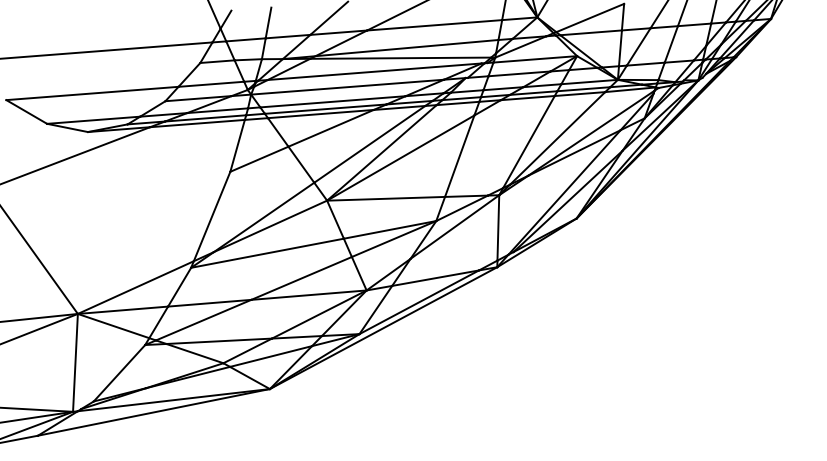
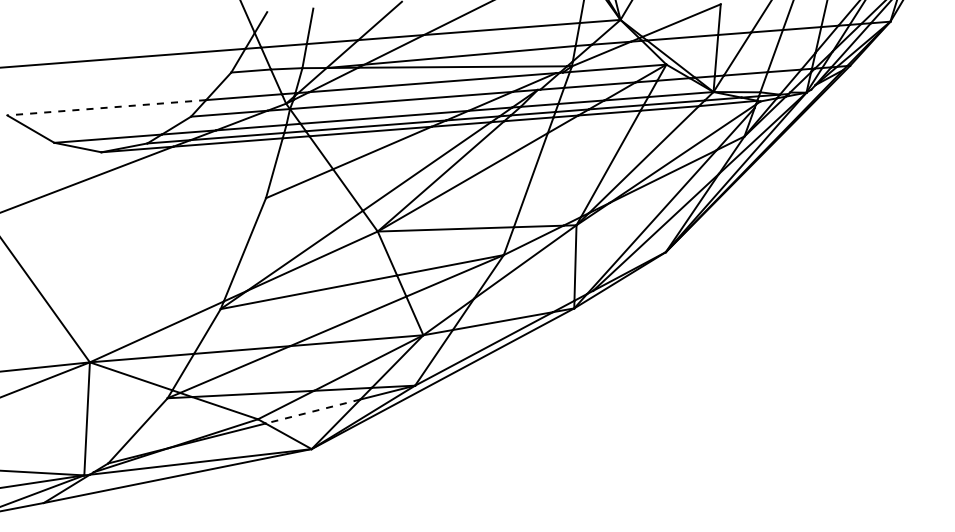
line: (92, 93) -> (106, 107), solid -> dashed
line: (271, 356) -> (313, 411), solid -> dashed

